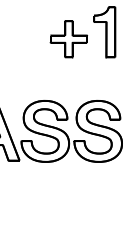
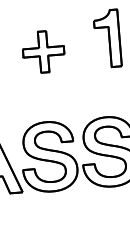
part: (68, 39) -> (43, 52), moved

